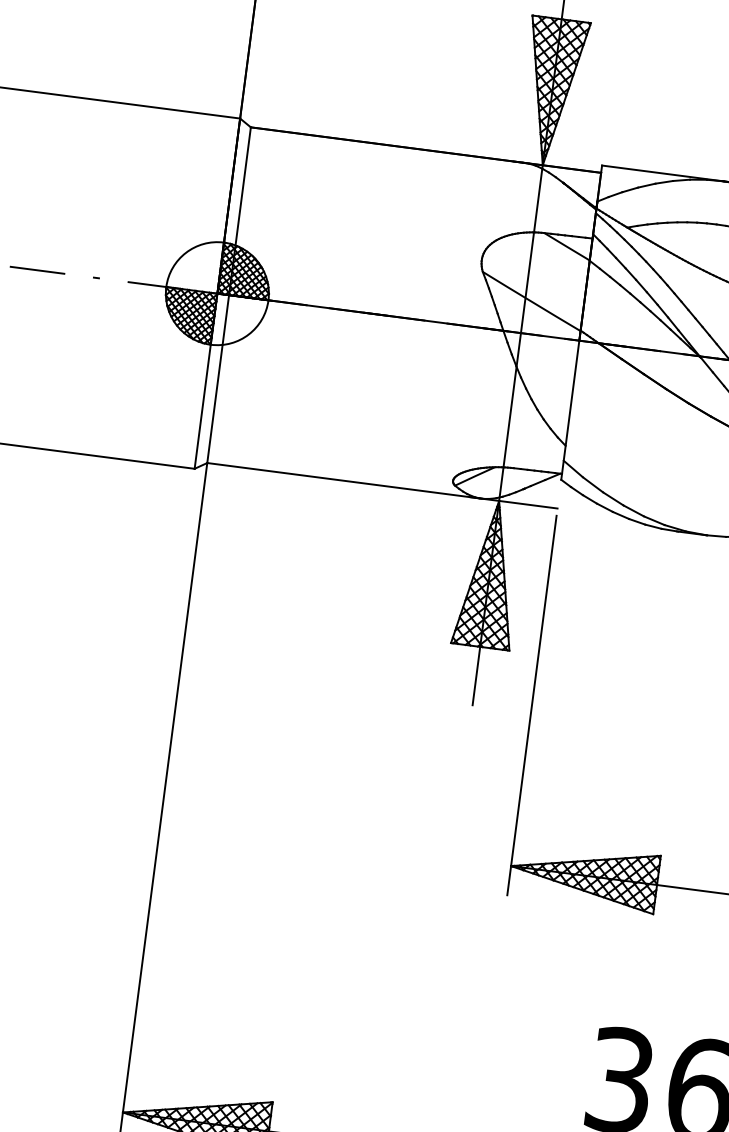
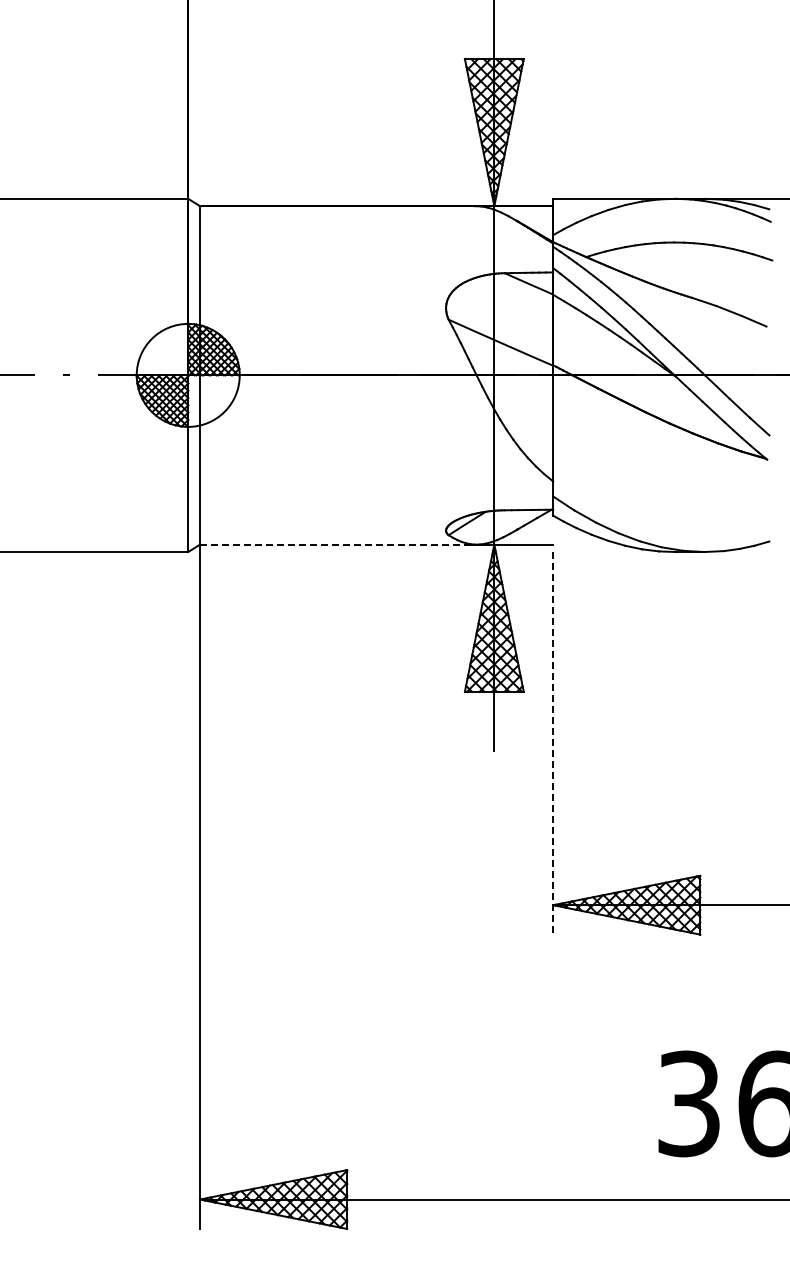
line: (344, 480) -> (338, 544), solid -> dashed
line: (532, 705) -> (553, 743), solid -> dashed

